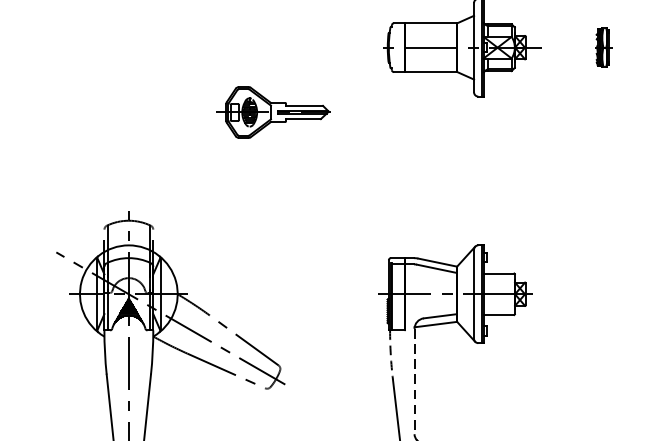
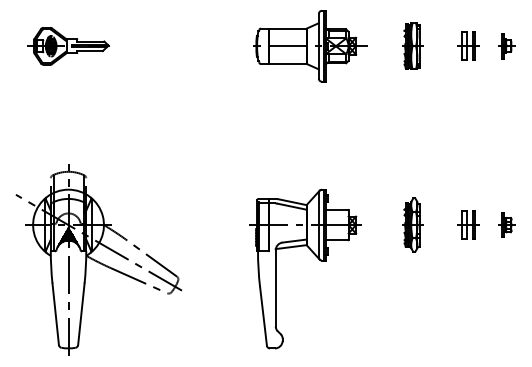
part: (603, 46) -> (412, 45), size x1.67
part: (273, 112) -> (68, 46), moved
part: (603, 293) -> (412, 224), added
arc: (390, 355) -> (258, 269), dashed -> solid
line: (414, 381) -> (275, 288), dashed -> solid

